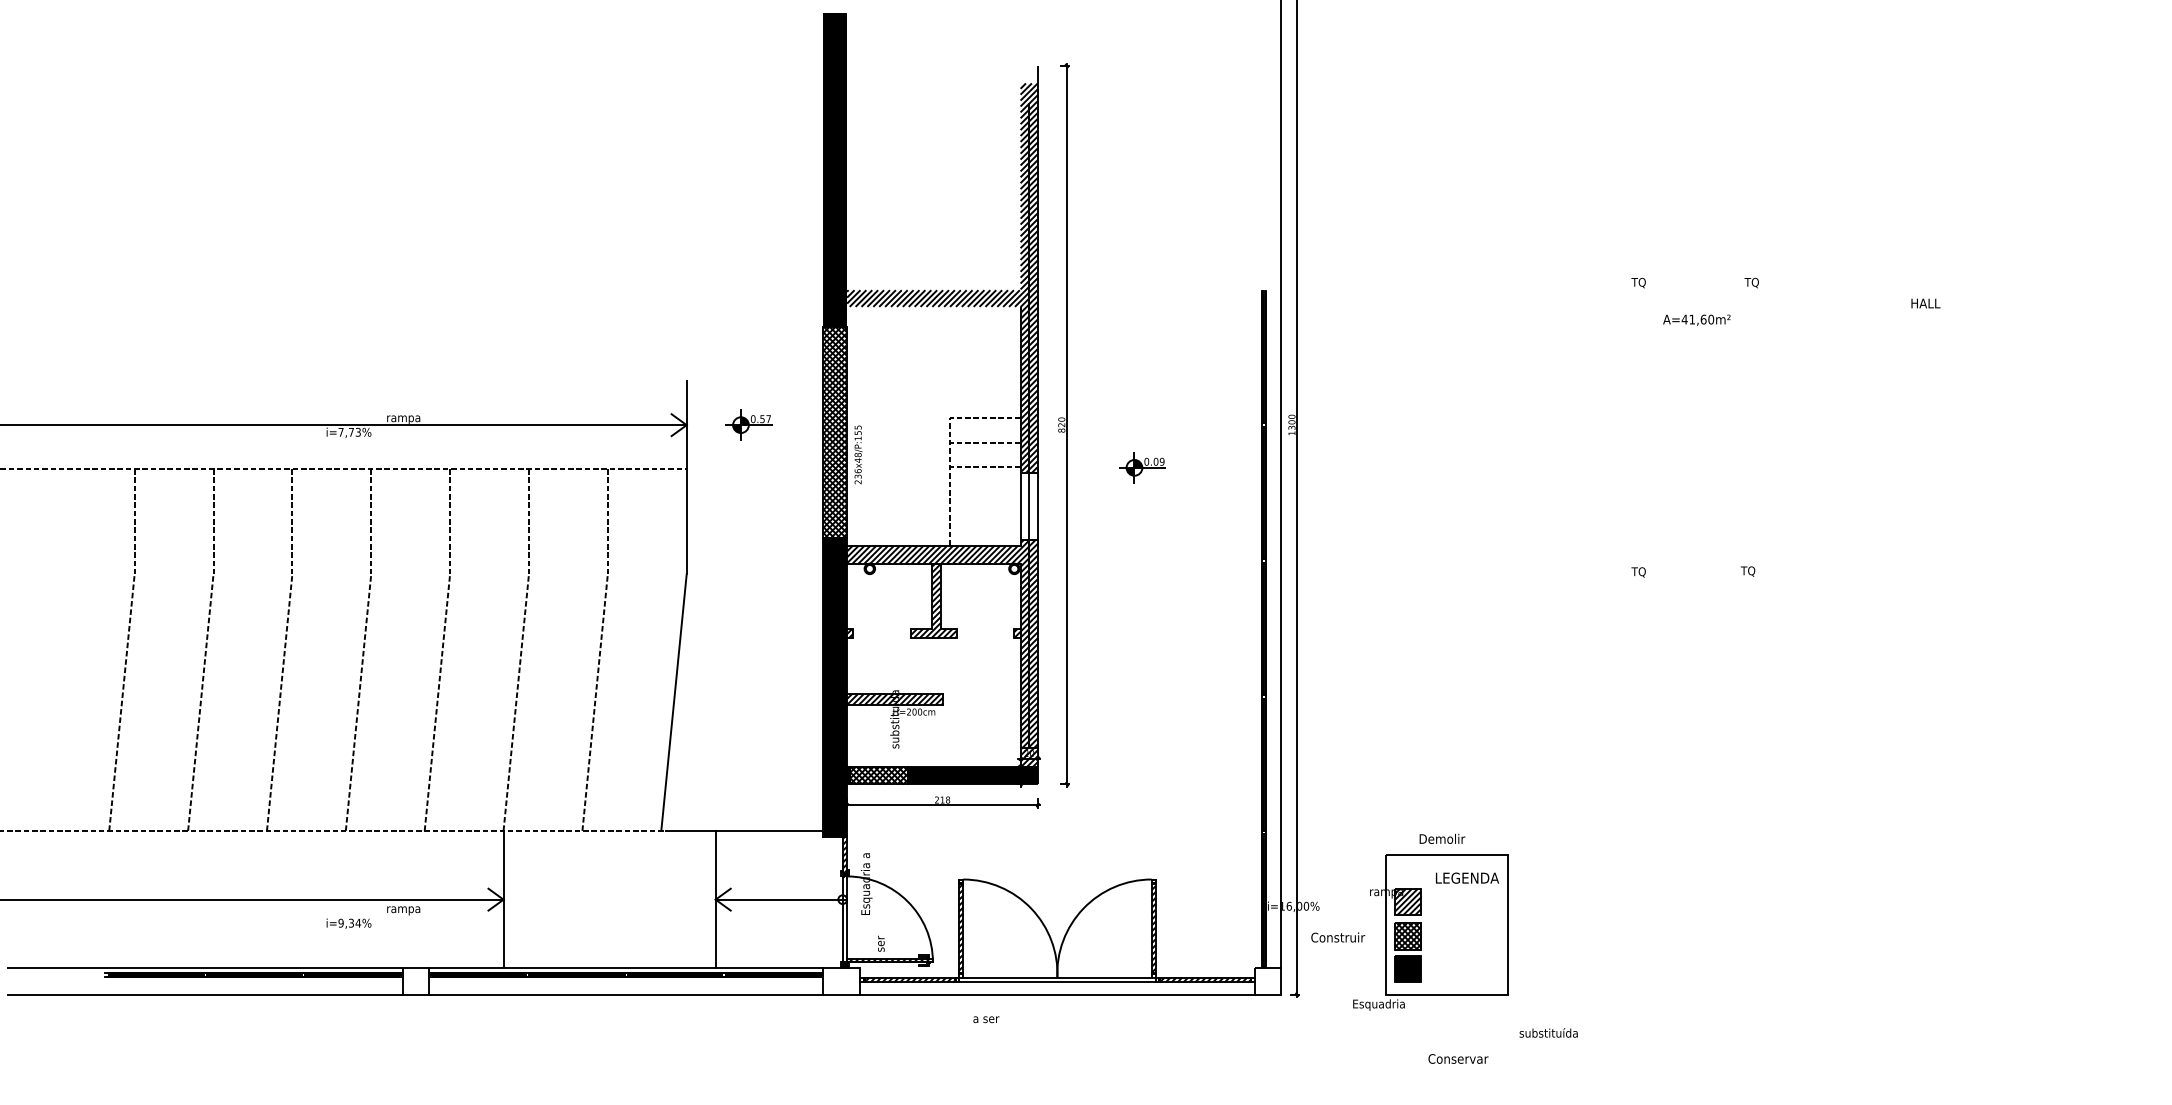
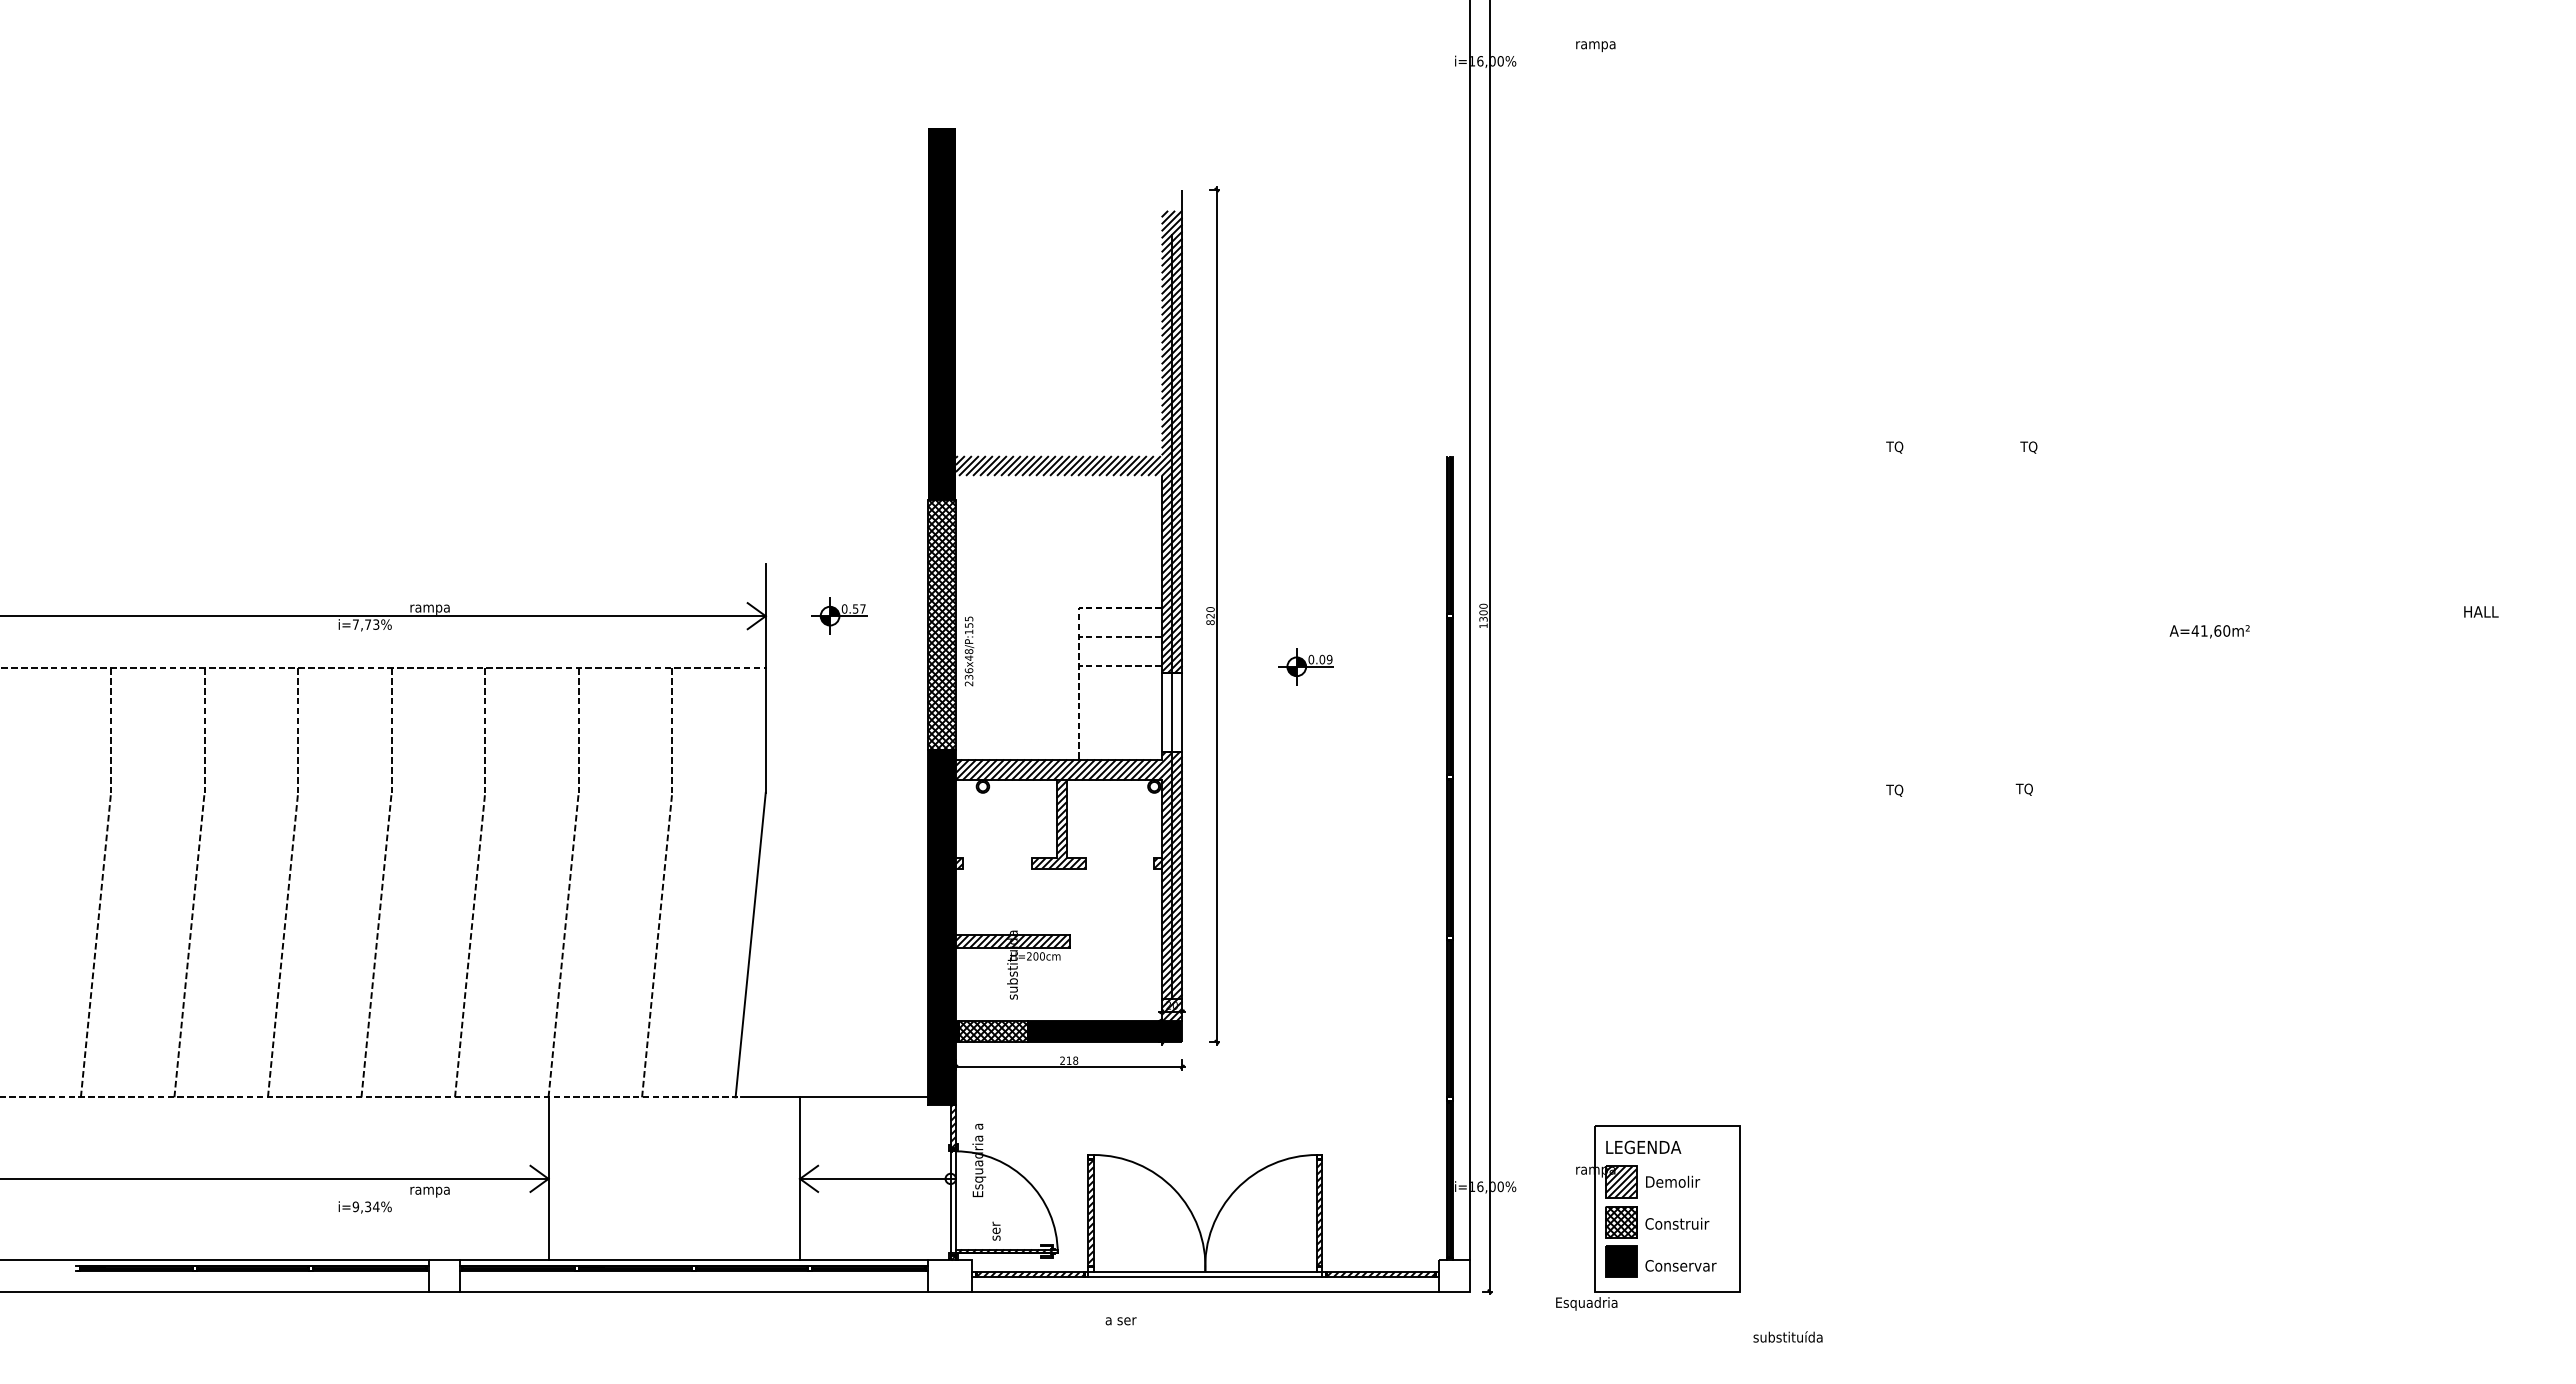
text: (1801, 312) -> (2333, 622), moved
text: (1442, 838) -> (1673, 1181), moved
text: (1467, 878) -> (1643, 1147), moved
text: (1338, 937) -> (1677, 1223), moved
text: (1458, 1058) -> (1680, 1265), moved

